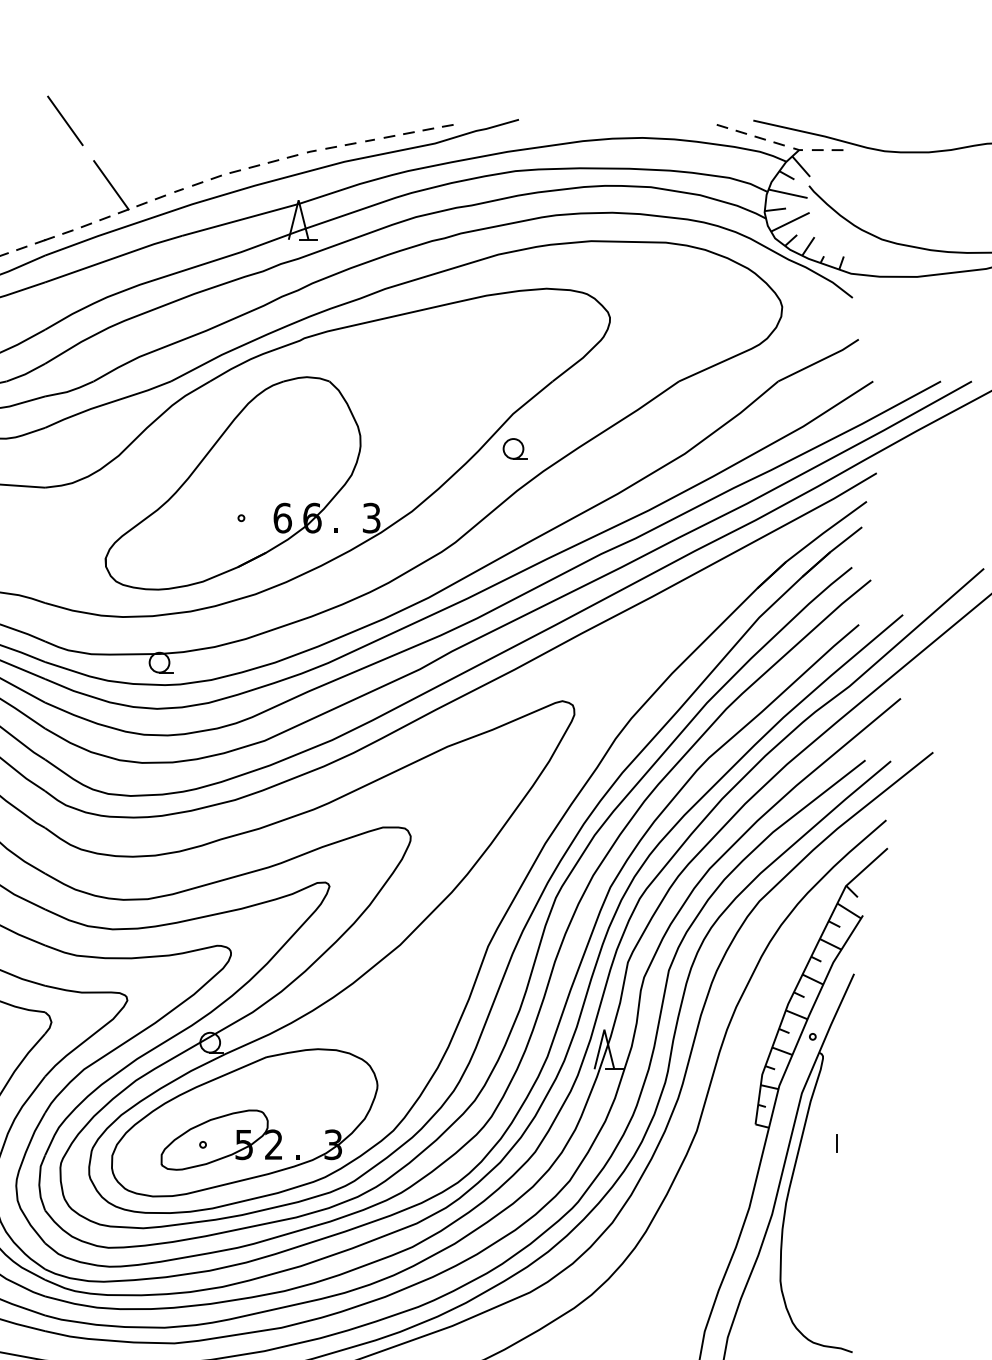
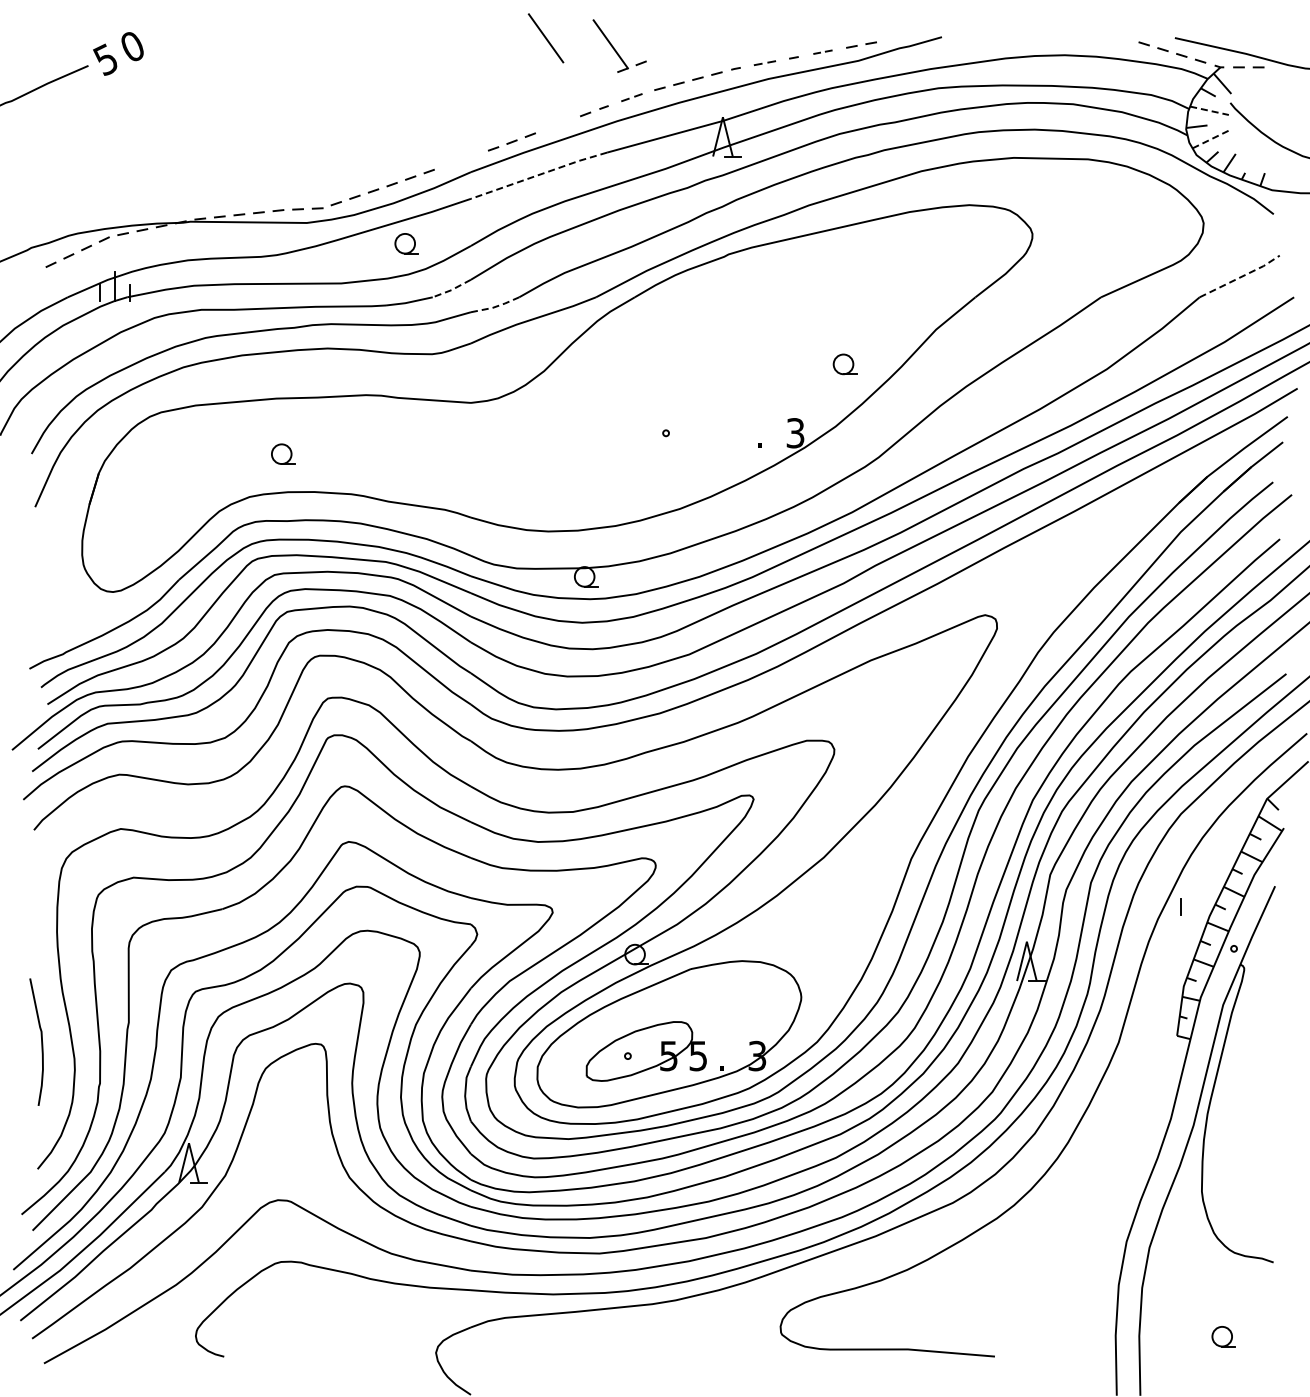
line: (64, 121) -> (545, 38), moved
part: (398, 134) -> (822, 51), size x0.6
part: (340, 145) -> (764, 62), size x0.7
part: (206, 180) -> (631, 97), size x0.7
part: (120, 186) -> (619, 45), moved
line: (788, 193) -> (1209, 110), solid -> dashed
line: (791, 221) -> (1212, 138), solid -> dashed
line: (35, 242) -> (461, 159), removed
line: (114, 257) -> (539, 174), solid -> dashed
line: (820, 360) -> (1241, 276), solid -> dashed
line: (26, 373) -> (452, 289), solid -> dashed
line: (70, 390) -> (496, 306), solid -> dashed
part: (514, 449) -> (844, 364), moved
part: (232, 483) -> (657, 398), removed
line: (836, 1143) -> (1180, 906), moved
text: (273, 1144) -> (697, 1055), 2 -> 5

